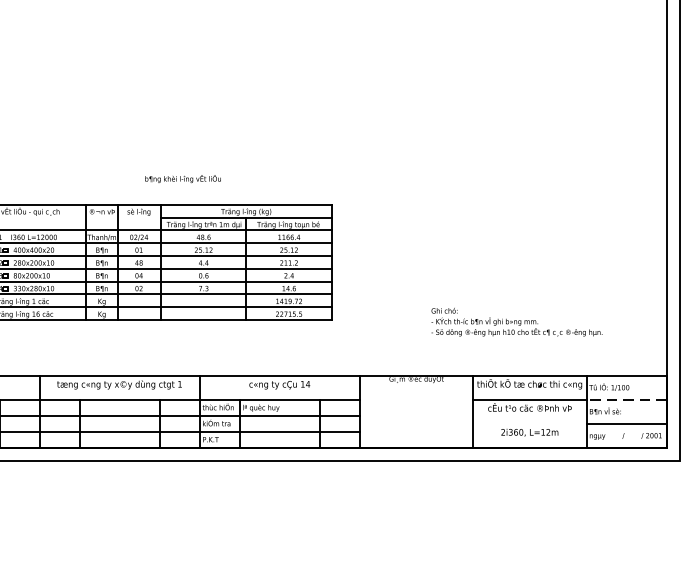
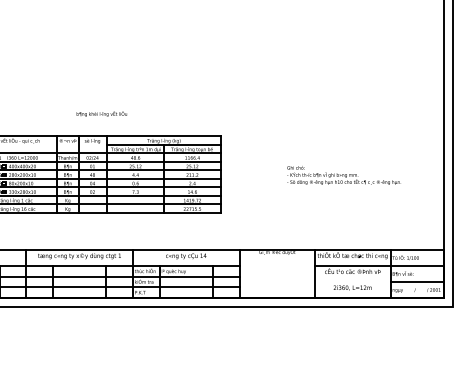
text: (182, 178) -> (101, 113), moved
text: (515, 322) -> (343, 175), moved
line: (627, 400) -> (417, 266), dashed -> solid

